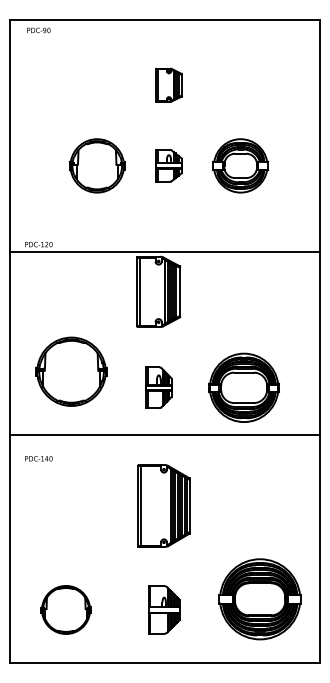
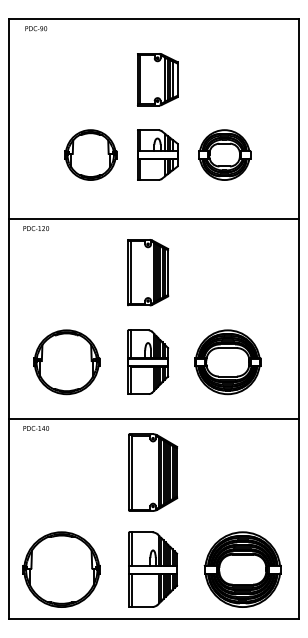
part: (168, 84) -> (157, 79), size x1.67
part: (168, 165) -> (157, 154), size x1.67
line: (164, 252) -> (153, 219), moved
part: (71, 372) -> (66, 362), moved
part: (159, 387) -> (148, 361), size x1.67
line: (164, 434) -> (153, 418), moved
part: (259, 599) -> (242, 569), moved
part: (65, 609) -> (61, 569), size x1.67
part: (164, 609) -> (153, 569), size x1.67

